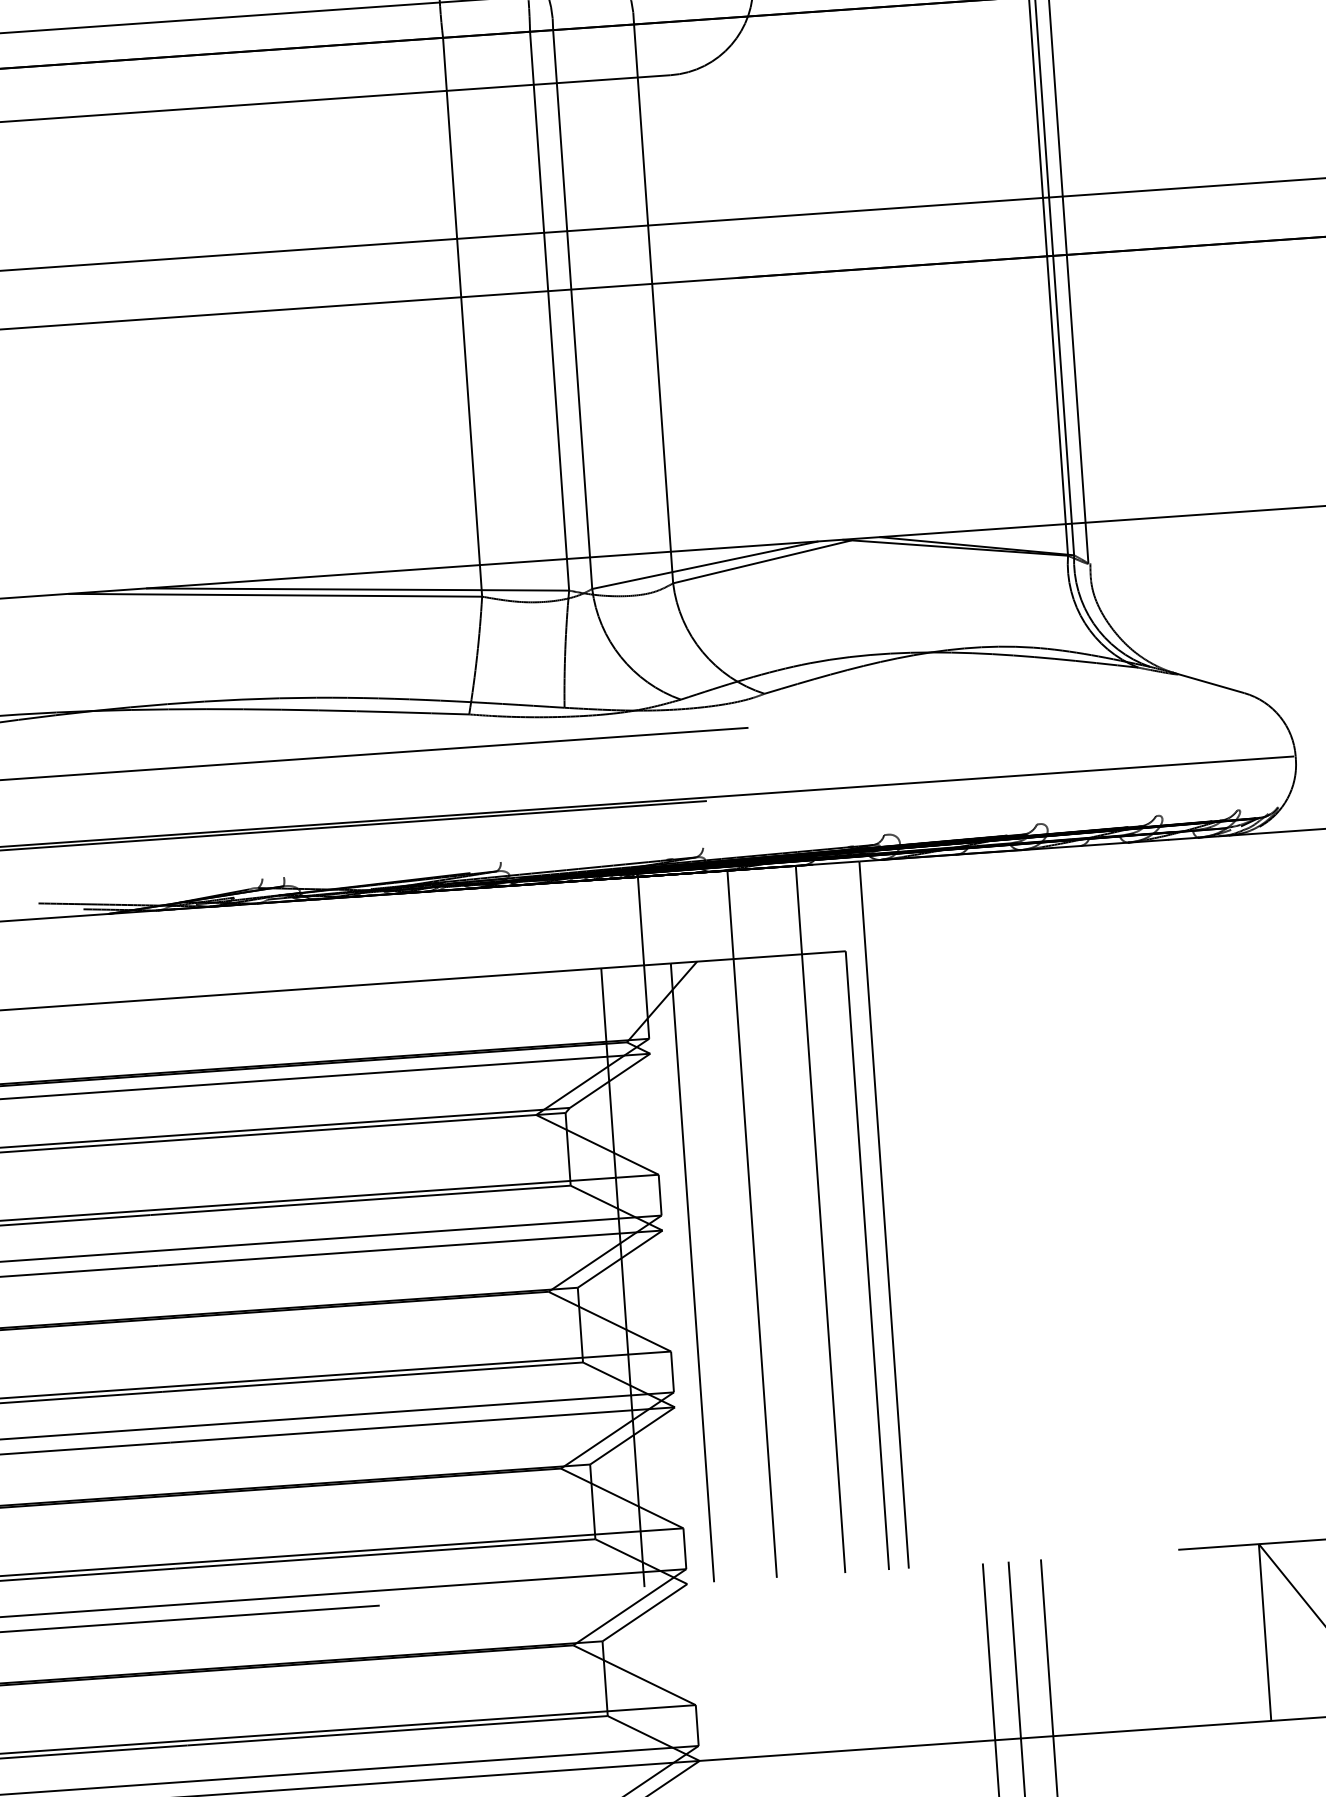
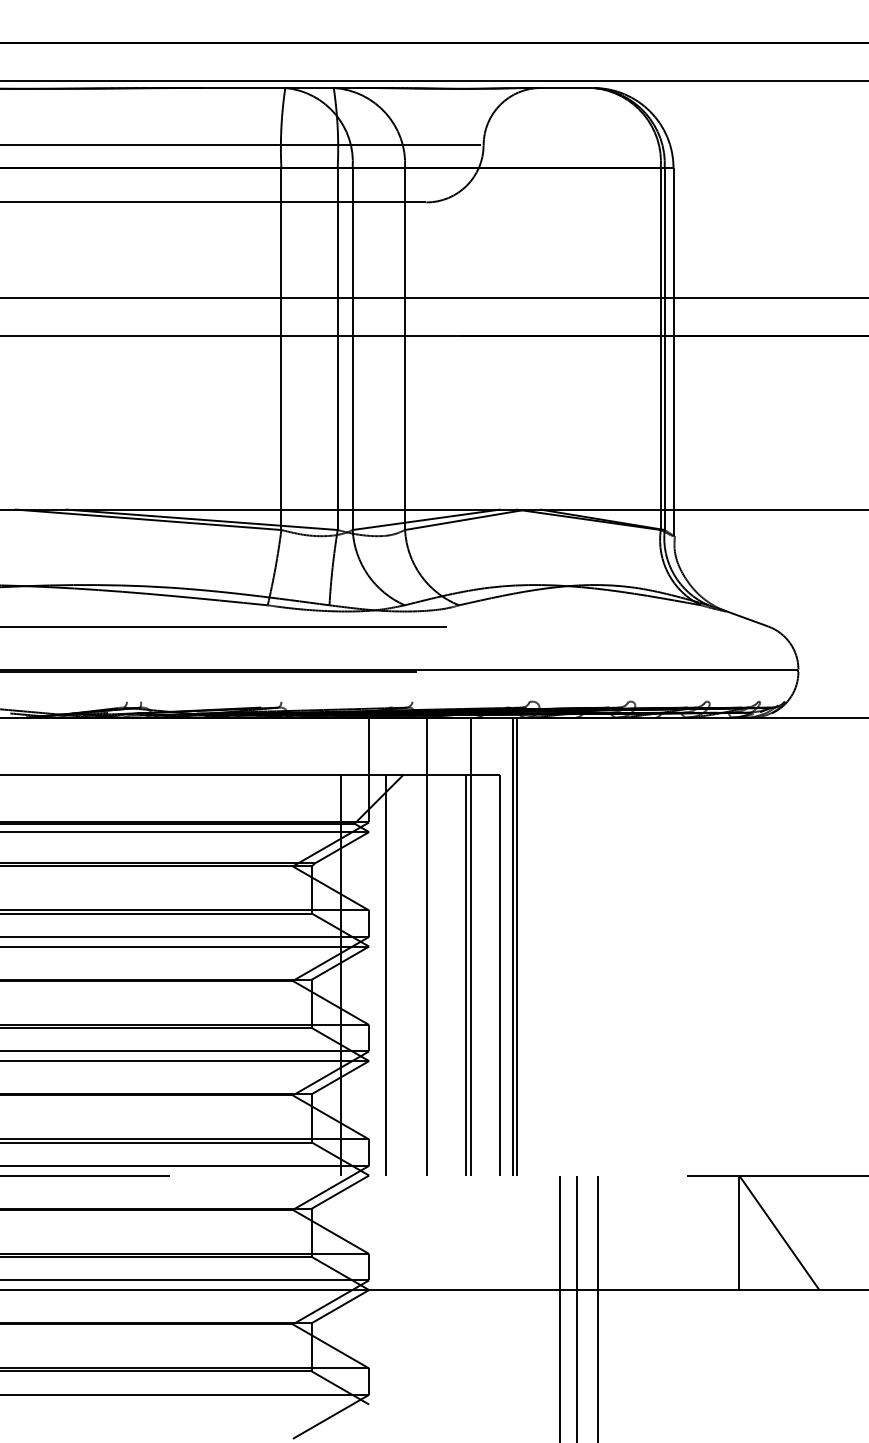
line: (891, 1214) -> (517, 946), added
line: (816, 1263) -> (466, 974), added

